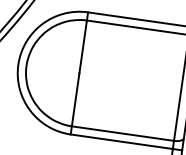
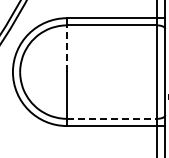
line: (82, 46) -> (66, 48), solid -> dashed
line: (123, 133) -> (112, 118), solid -> dashed

